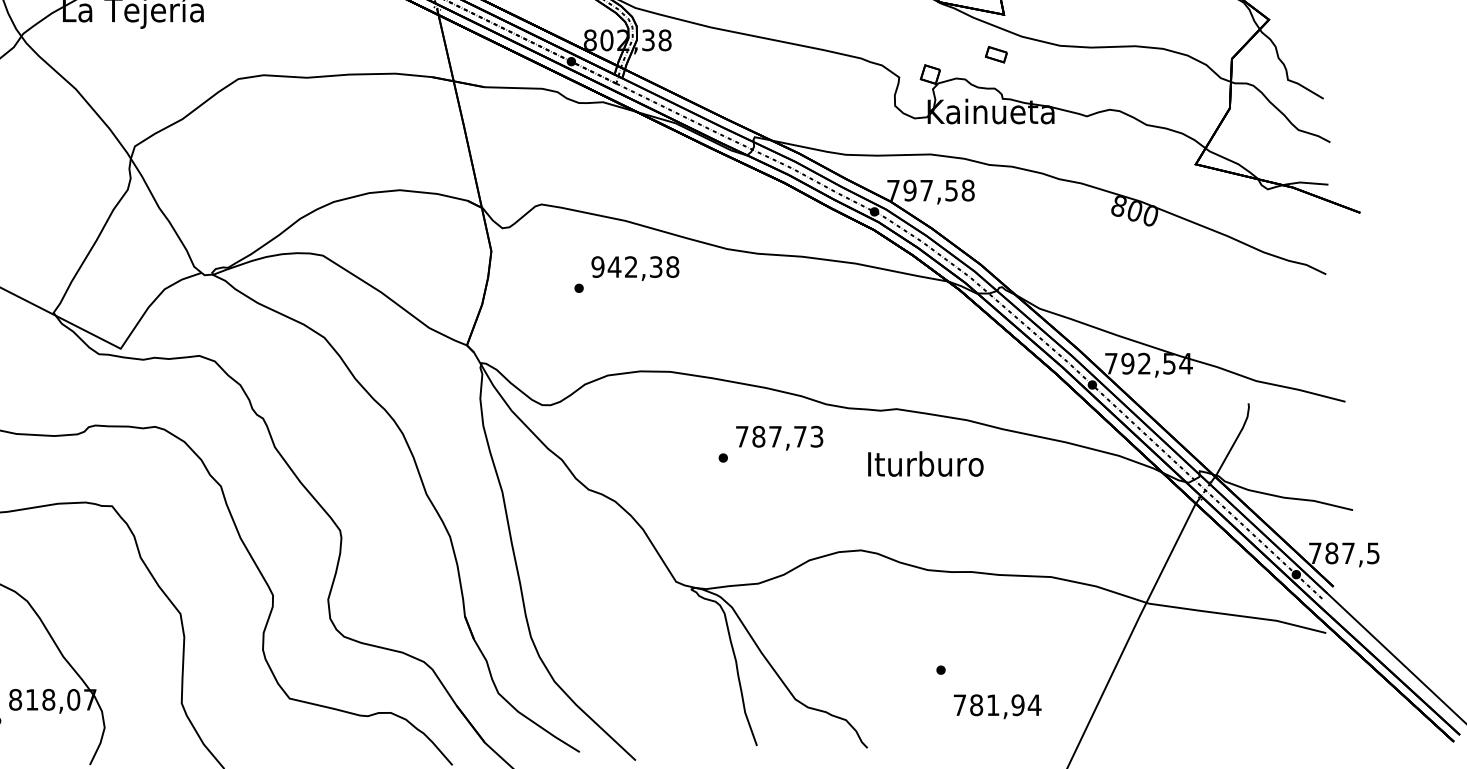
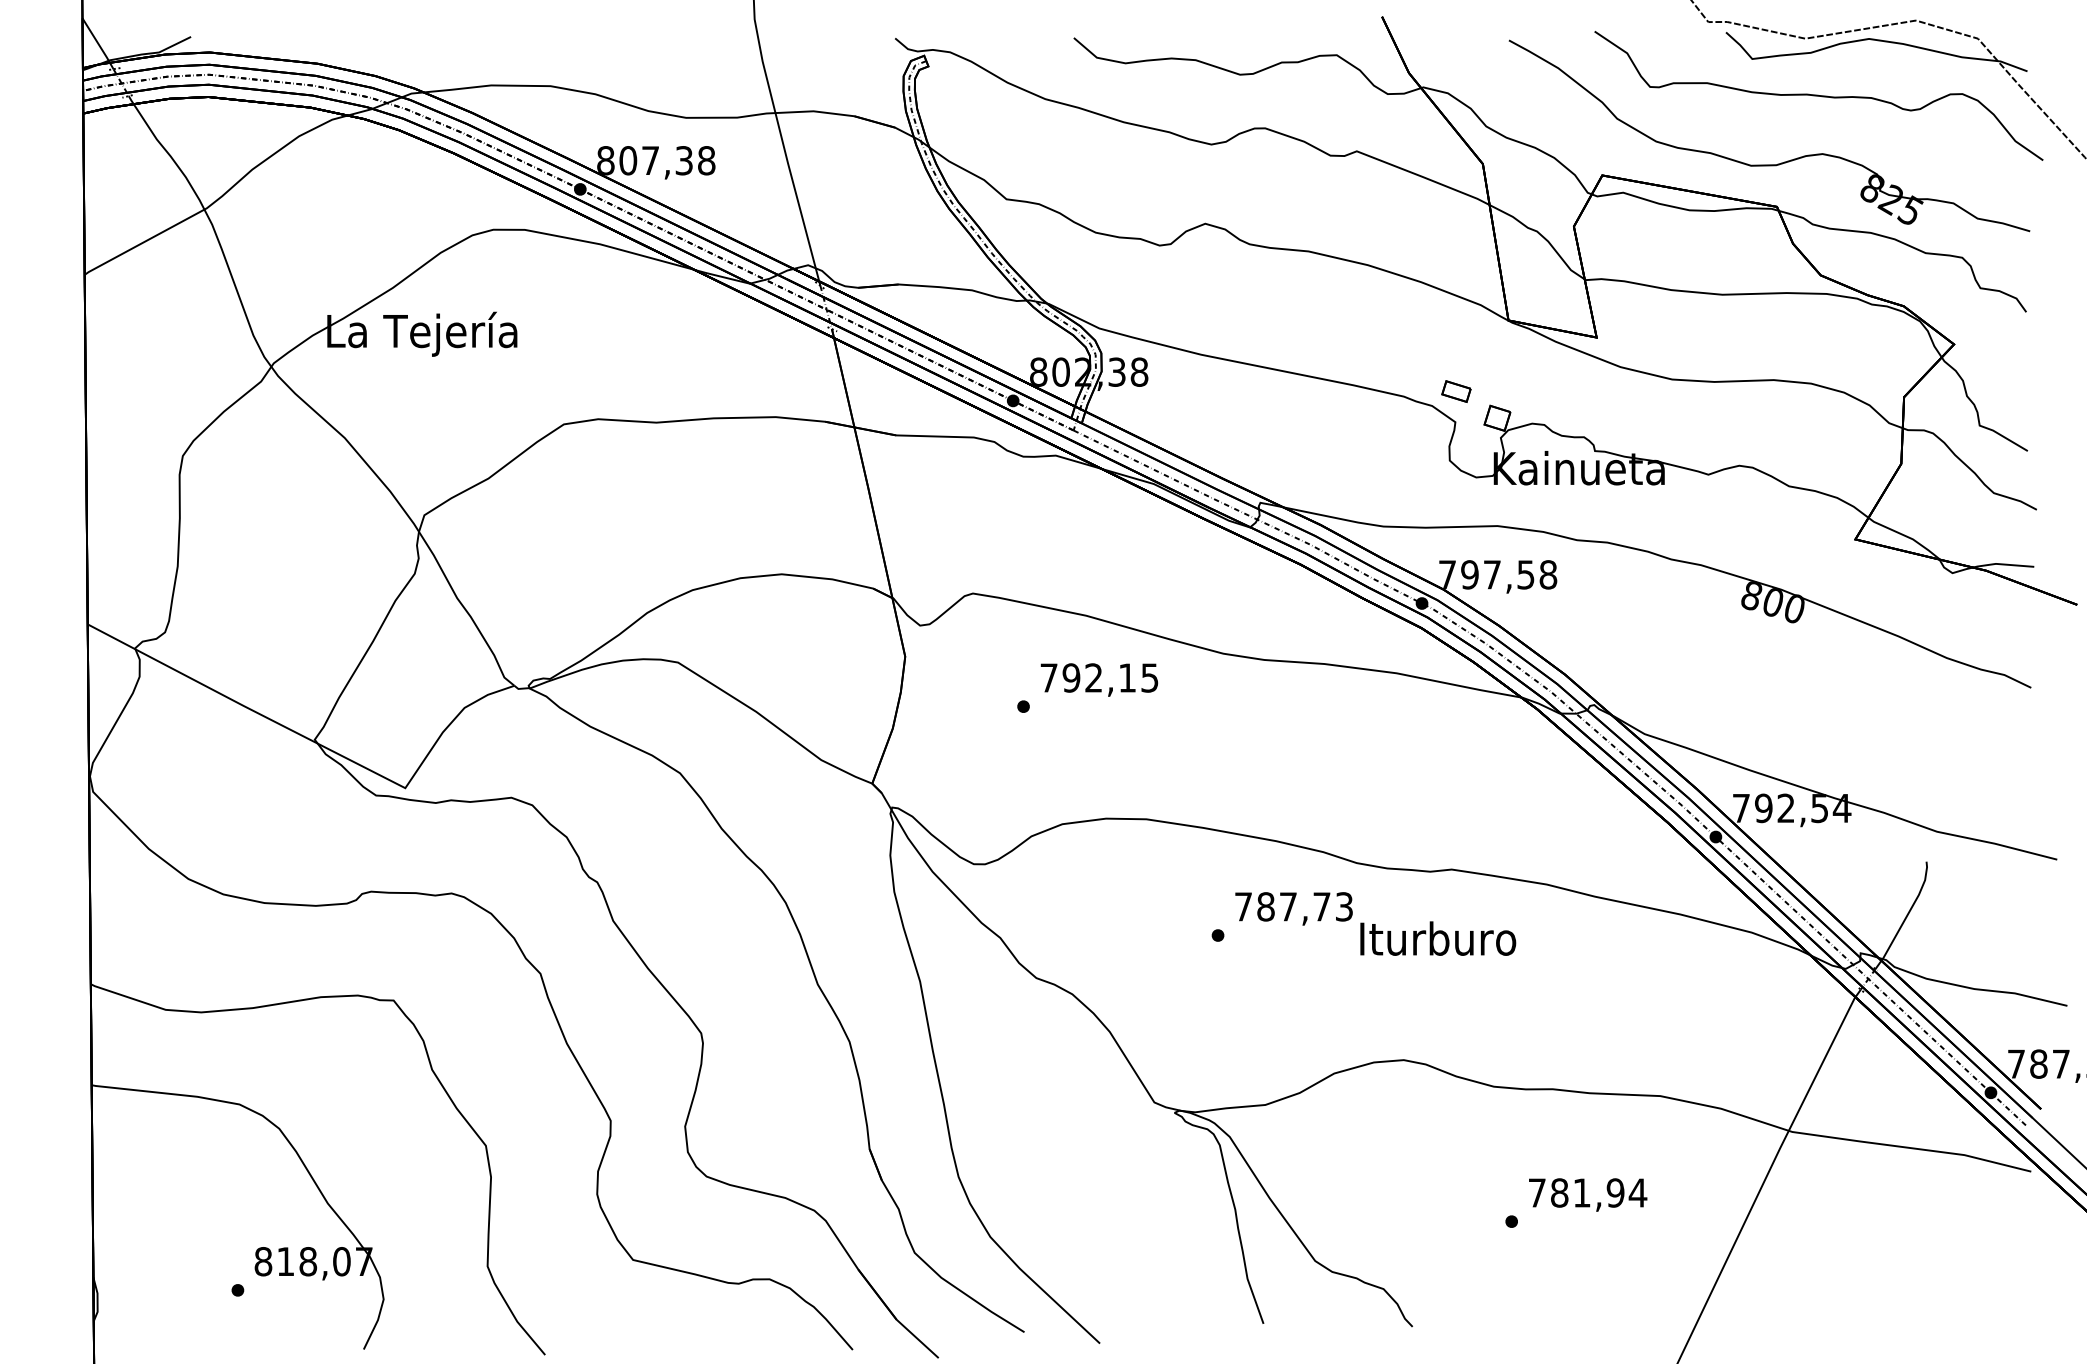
part: (996, 54) -> (1456, 391), moved
text: (635, 266) -> (1099, 677), 942,38 -> 792,15
text: (926, 463) -> (1438, 938), moved
text: (997, 706) -> (1588, 1194), moved

